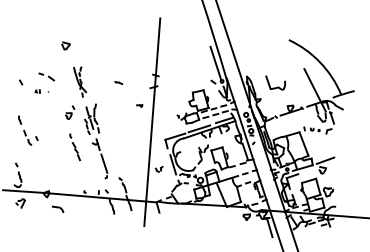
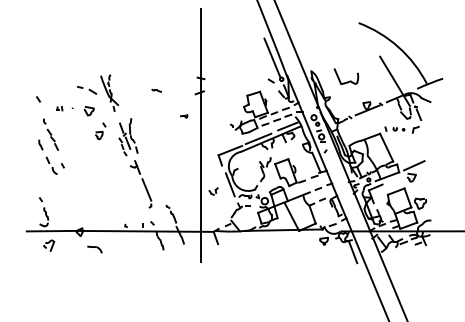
part: (65, 46) -> (88, 111), moved
part: (47, 77) -> (87, 90), moved
part: (74, 147) -> (50, 134), moved

